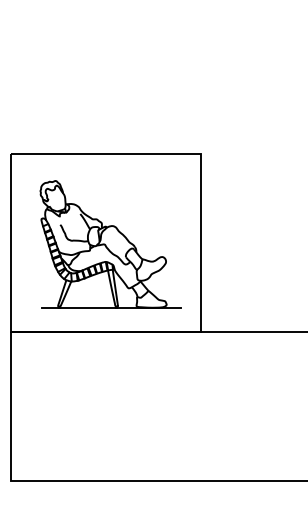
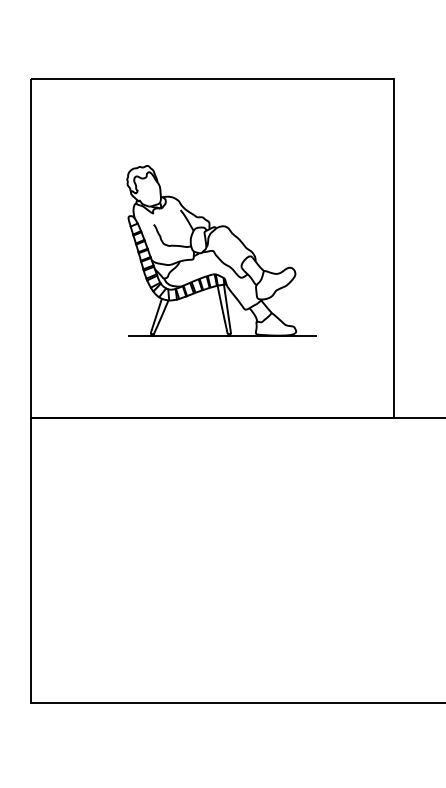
part: (110, 244) -> (220, 250), size x0.7

